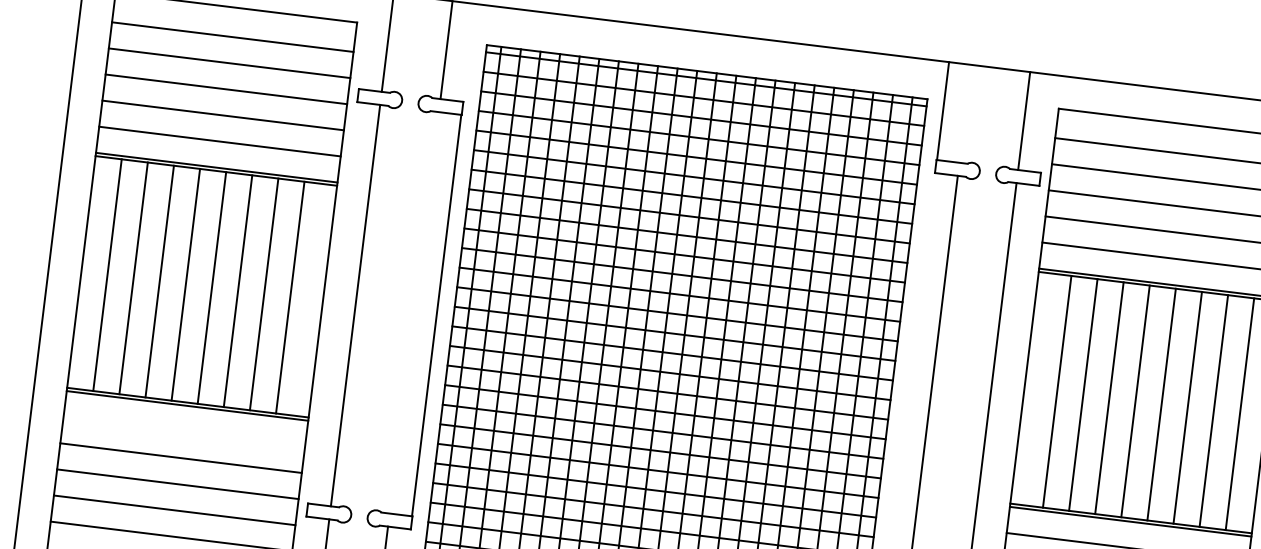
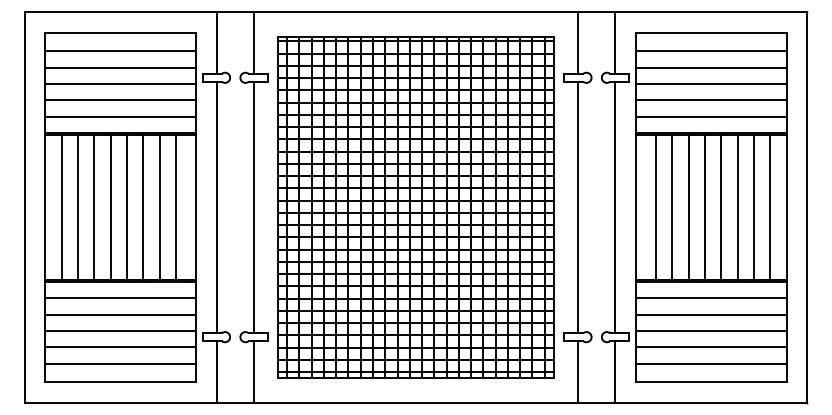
line: (943, 110) -> (578, 42), moved
line: (436, 315) -> (253, 207), moved
line: (183, 432) -> (120, 298), added

